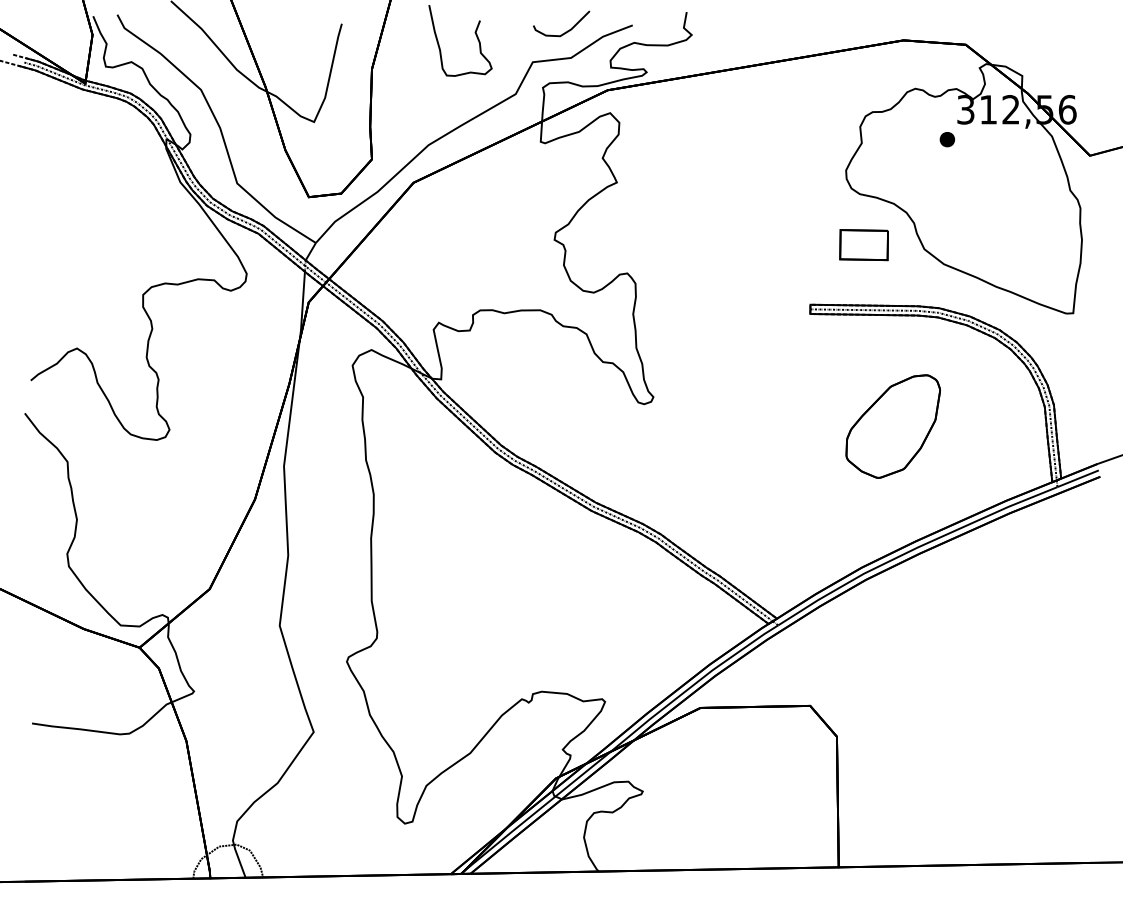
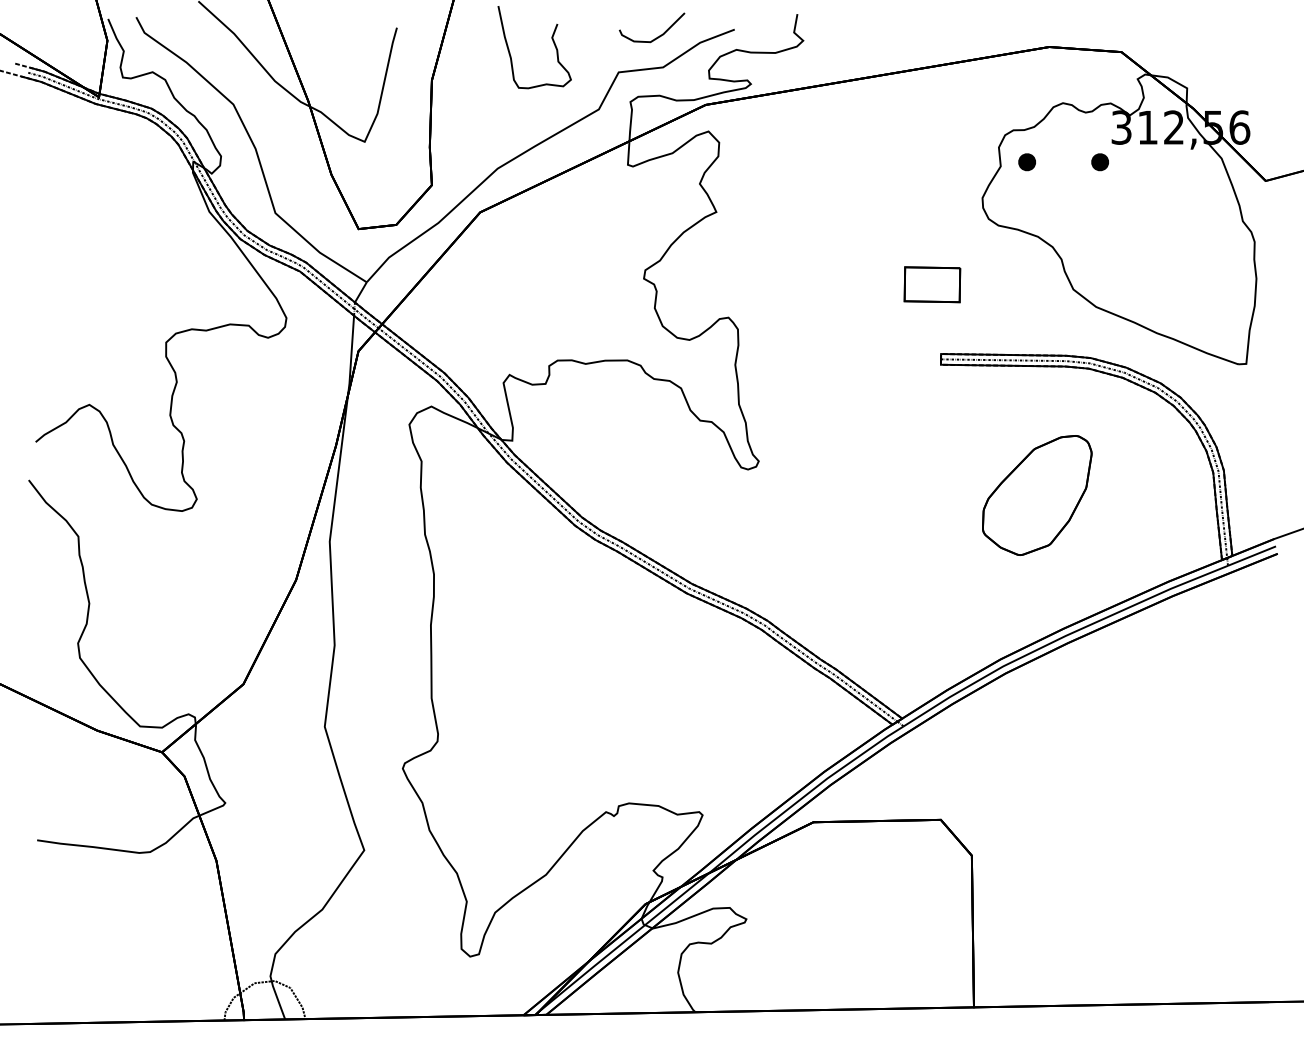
part: (883, 139) -> (1026, 162), added
part: (864, 244) -> (932, 284), moved

